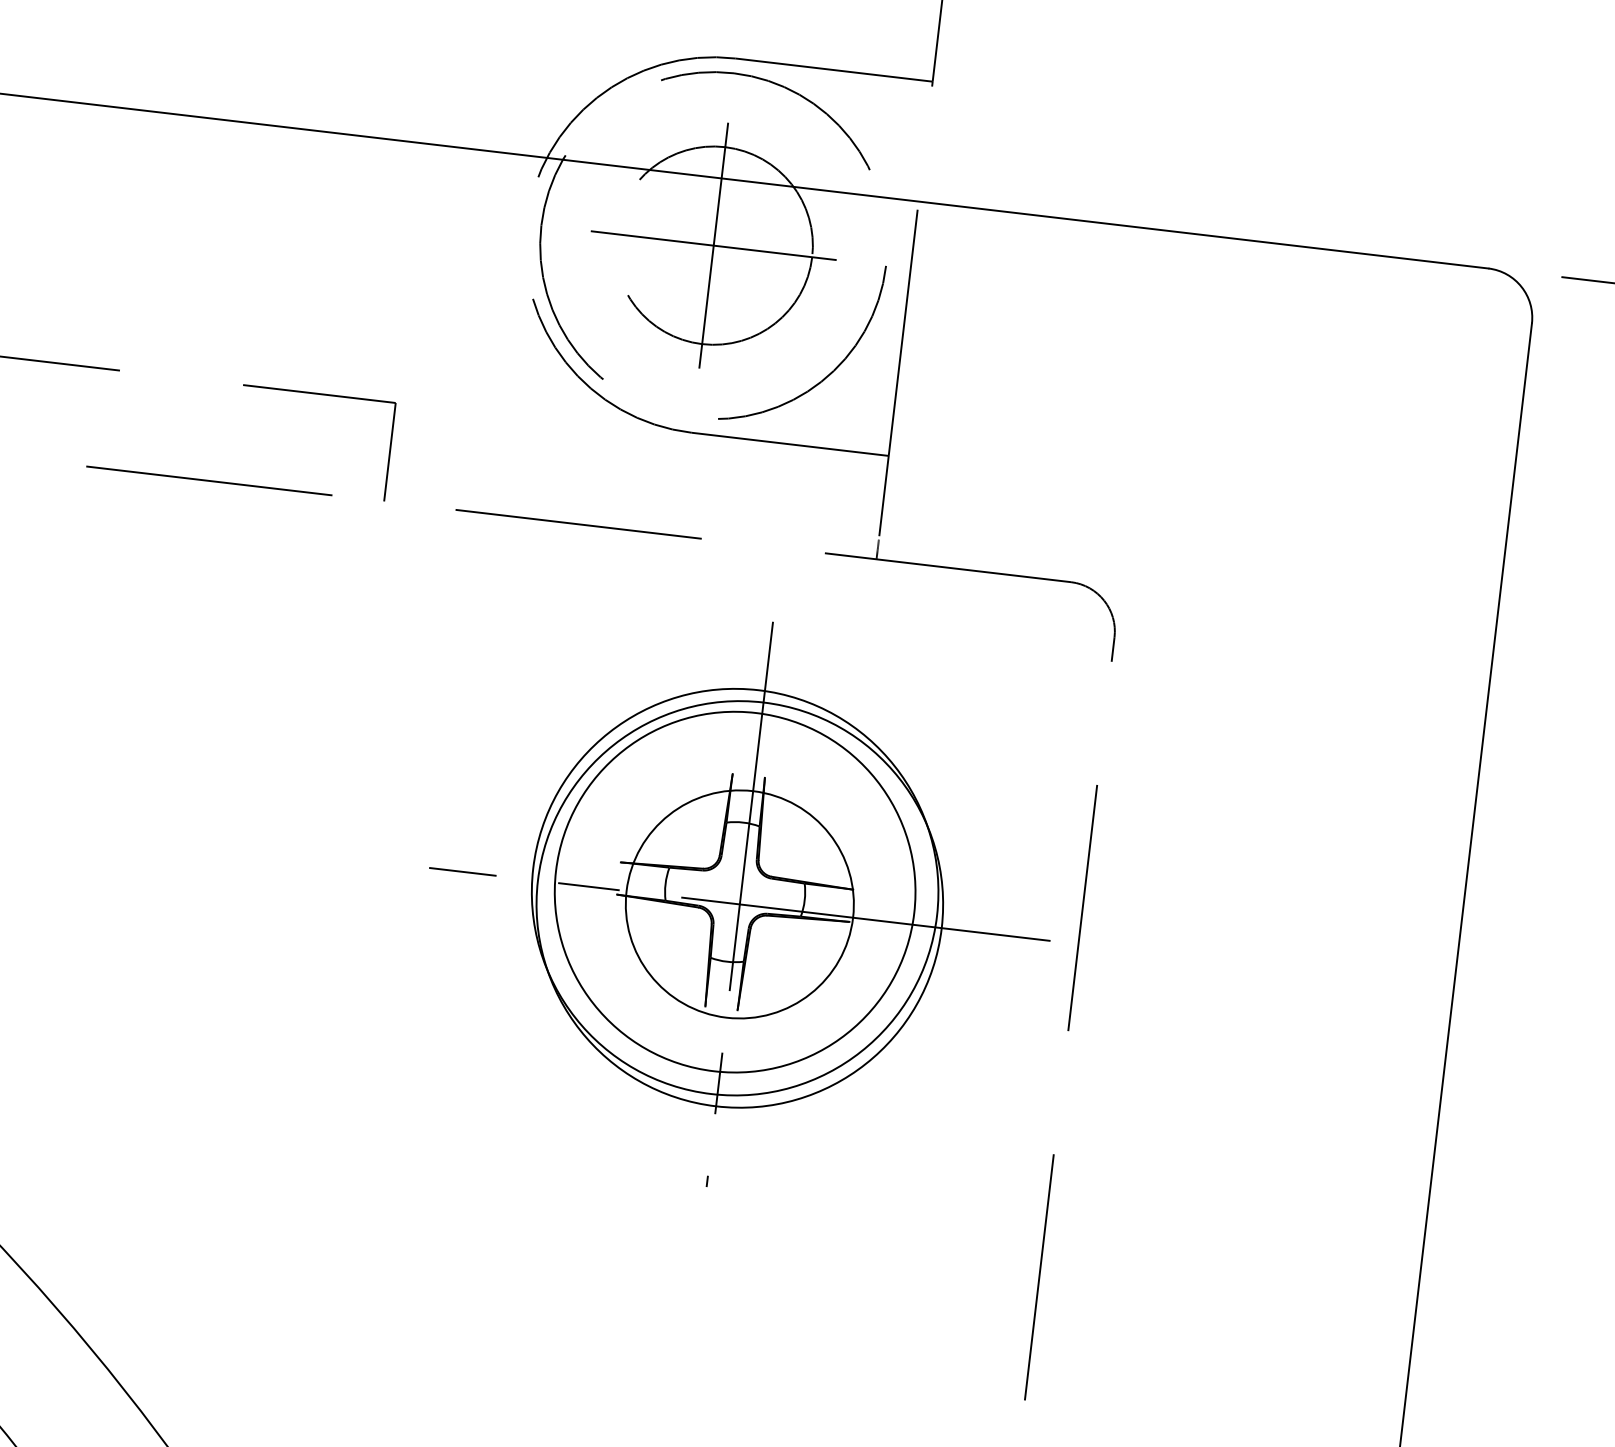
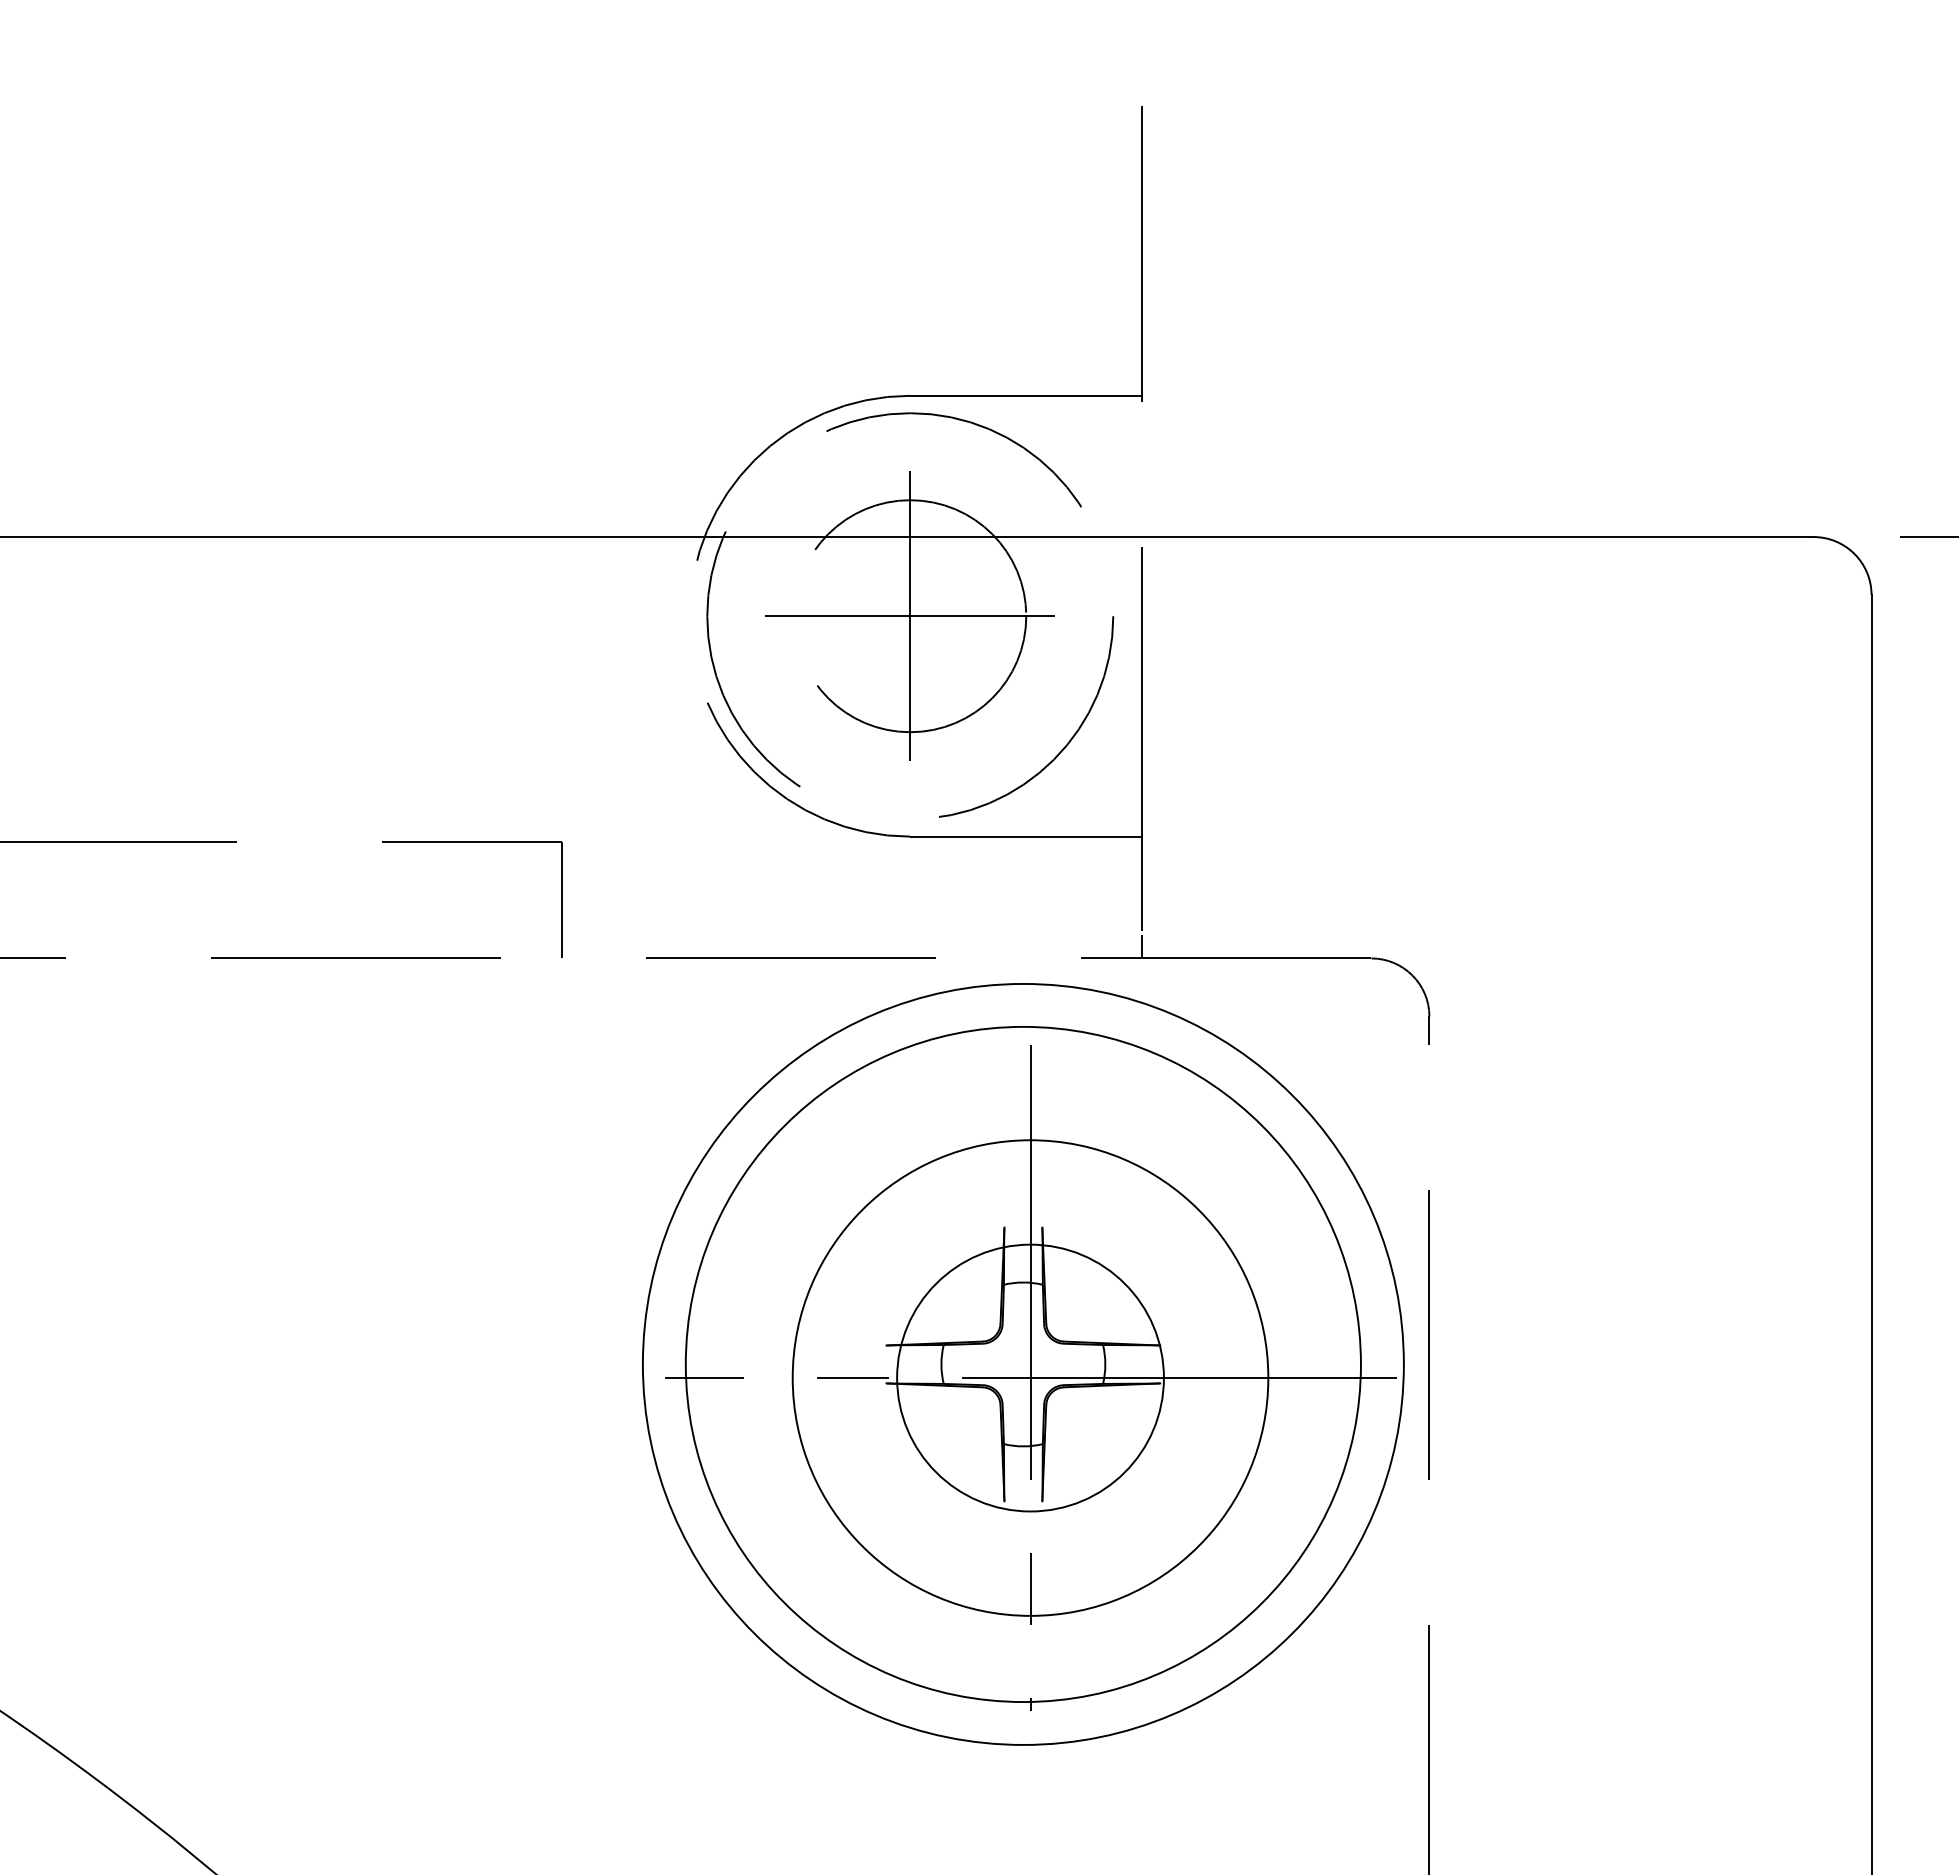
circle: (735, 892) -> (1023, 1364), size x1.6
circle: (735, 892) -> (1023, 1364), size x1.6

